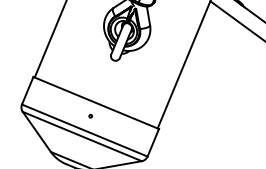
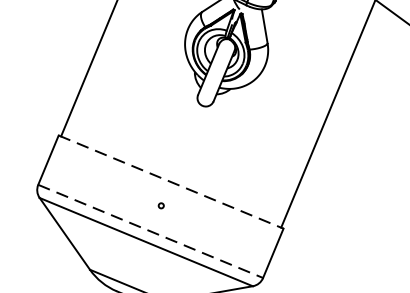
line: (96, 103) -> (171, 182), solid -> dashed
line: (84, 130) -> (150, 231), solid -> dashed

